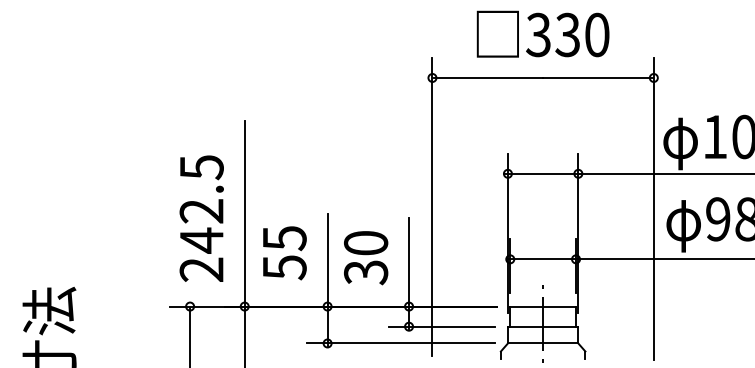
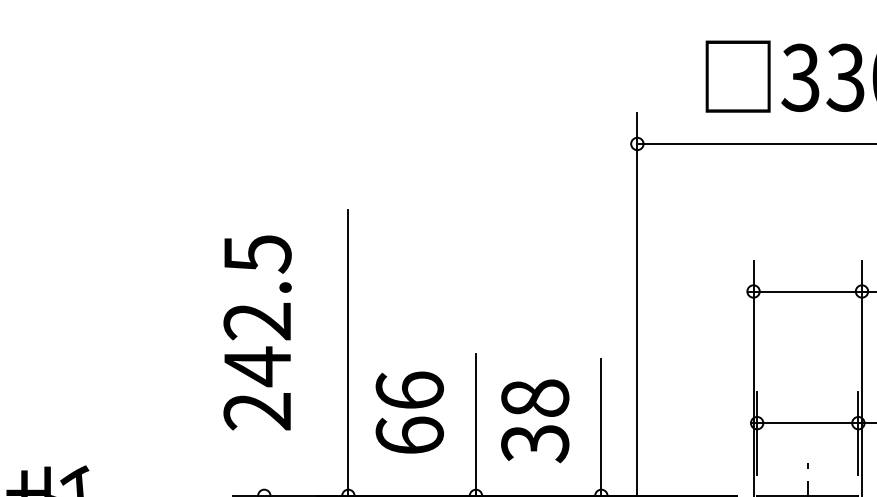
text: (201, 218) -> (257, 332), moved
text: (365, 243) -> (534, 398), 30 -> 38
text: (284, 252) -> (409, 412), 55 -> 66

